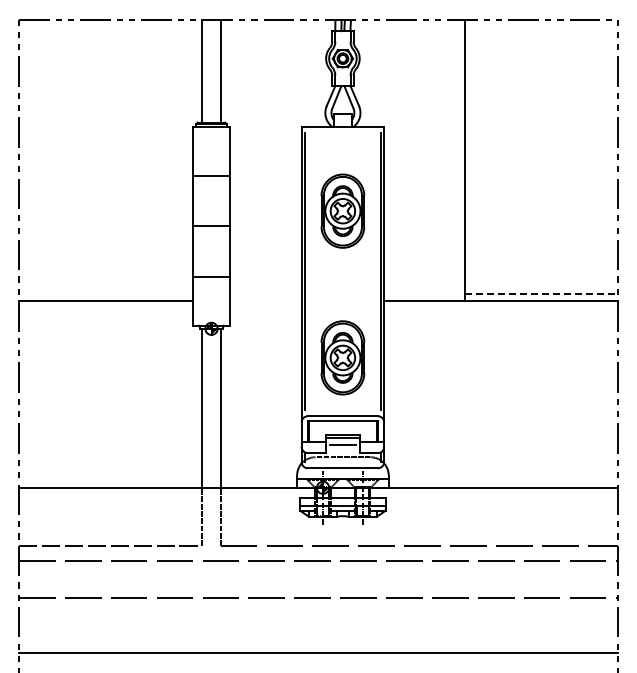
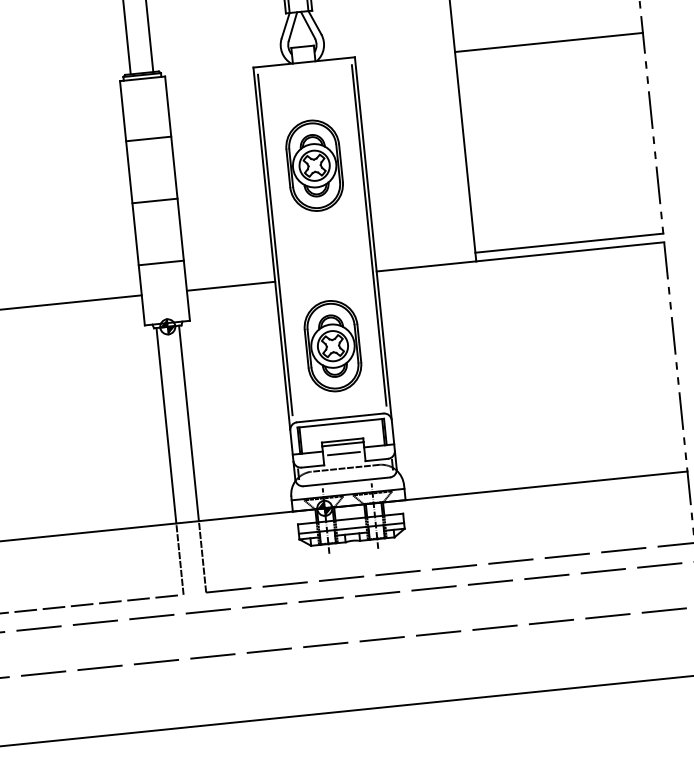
line: (541, 131) -> (548, 42), added
line: (542, 294) -> (570, 243), dashed -> solid
line: (265, 301) -> (230, 286), added

